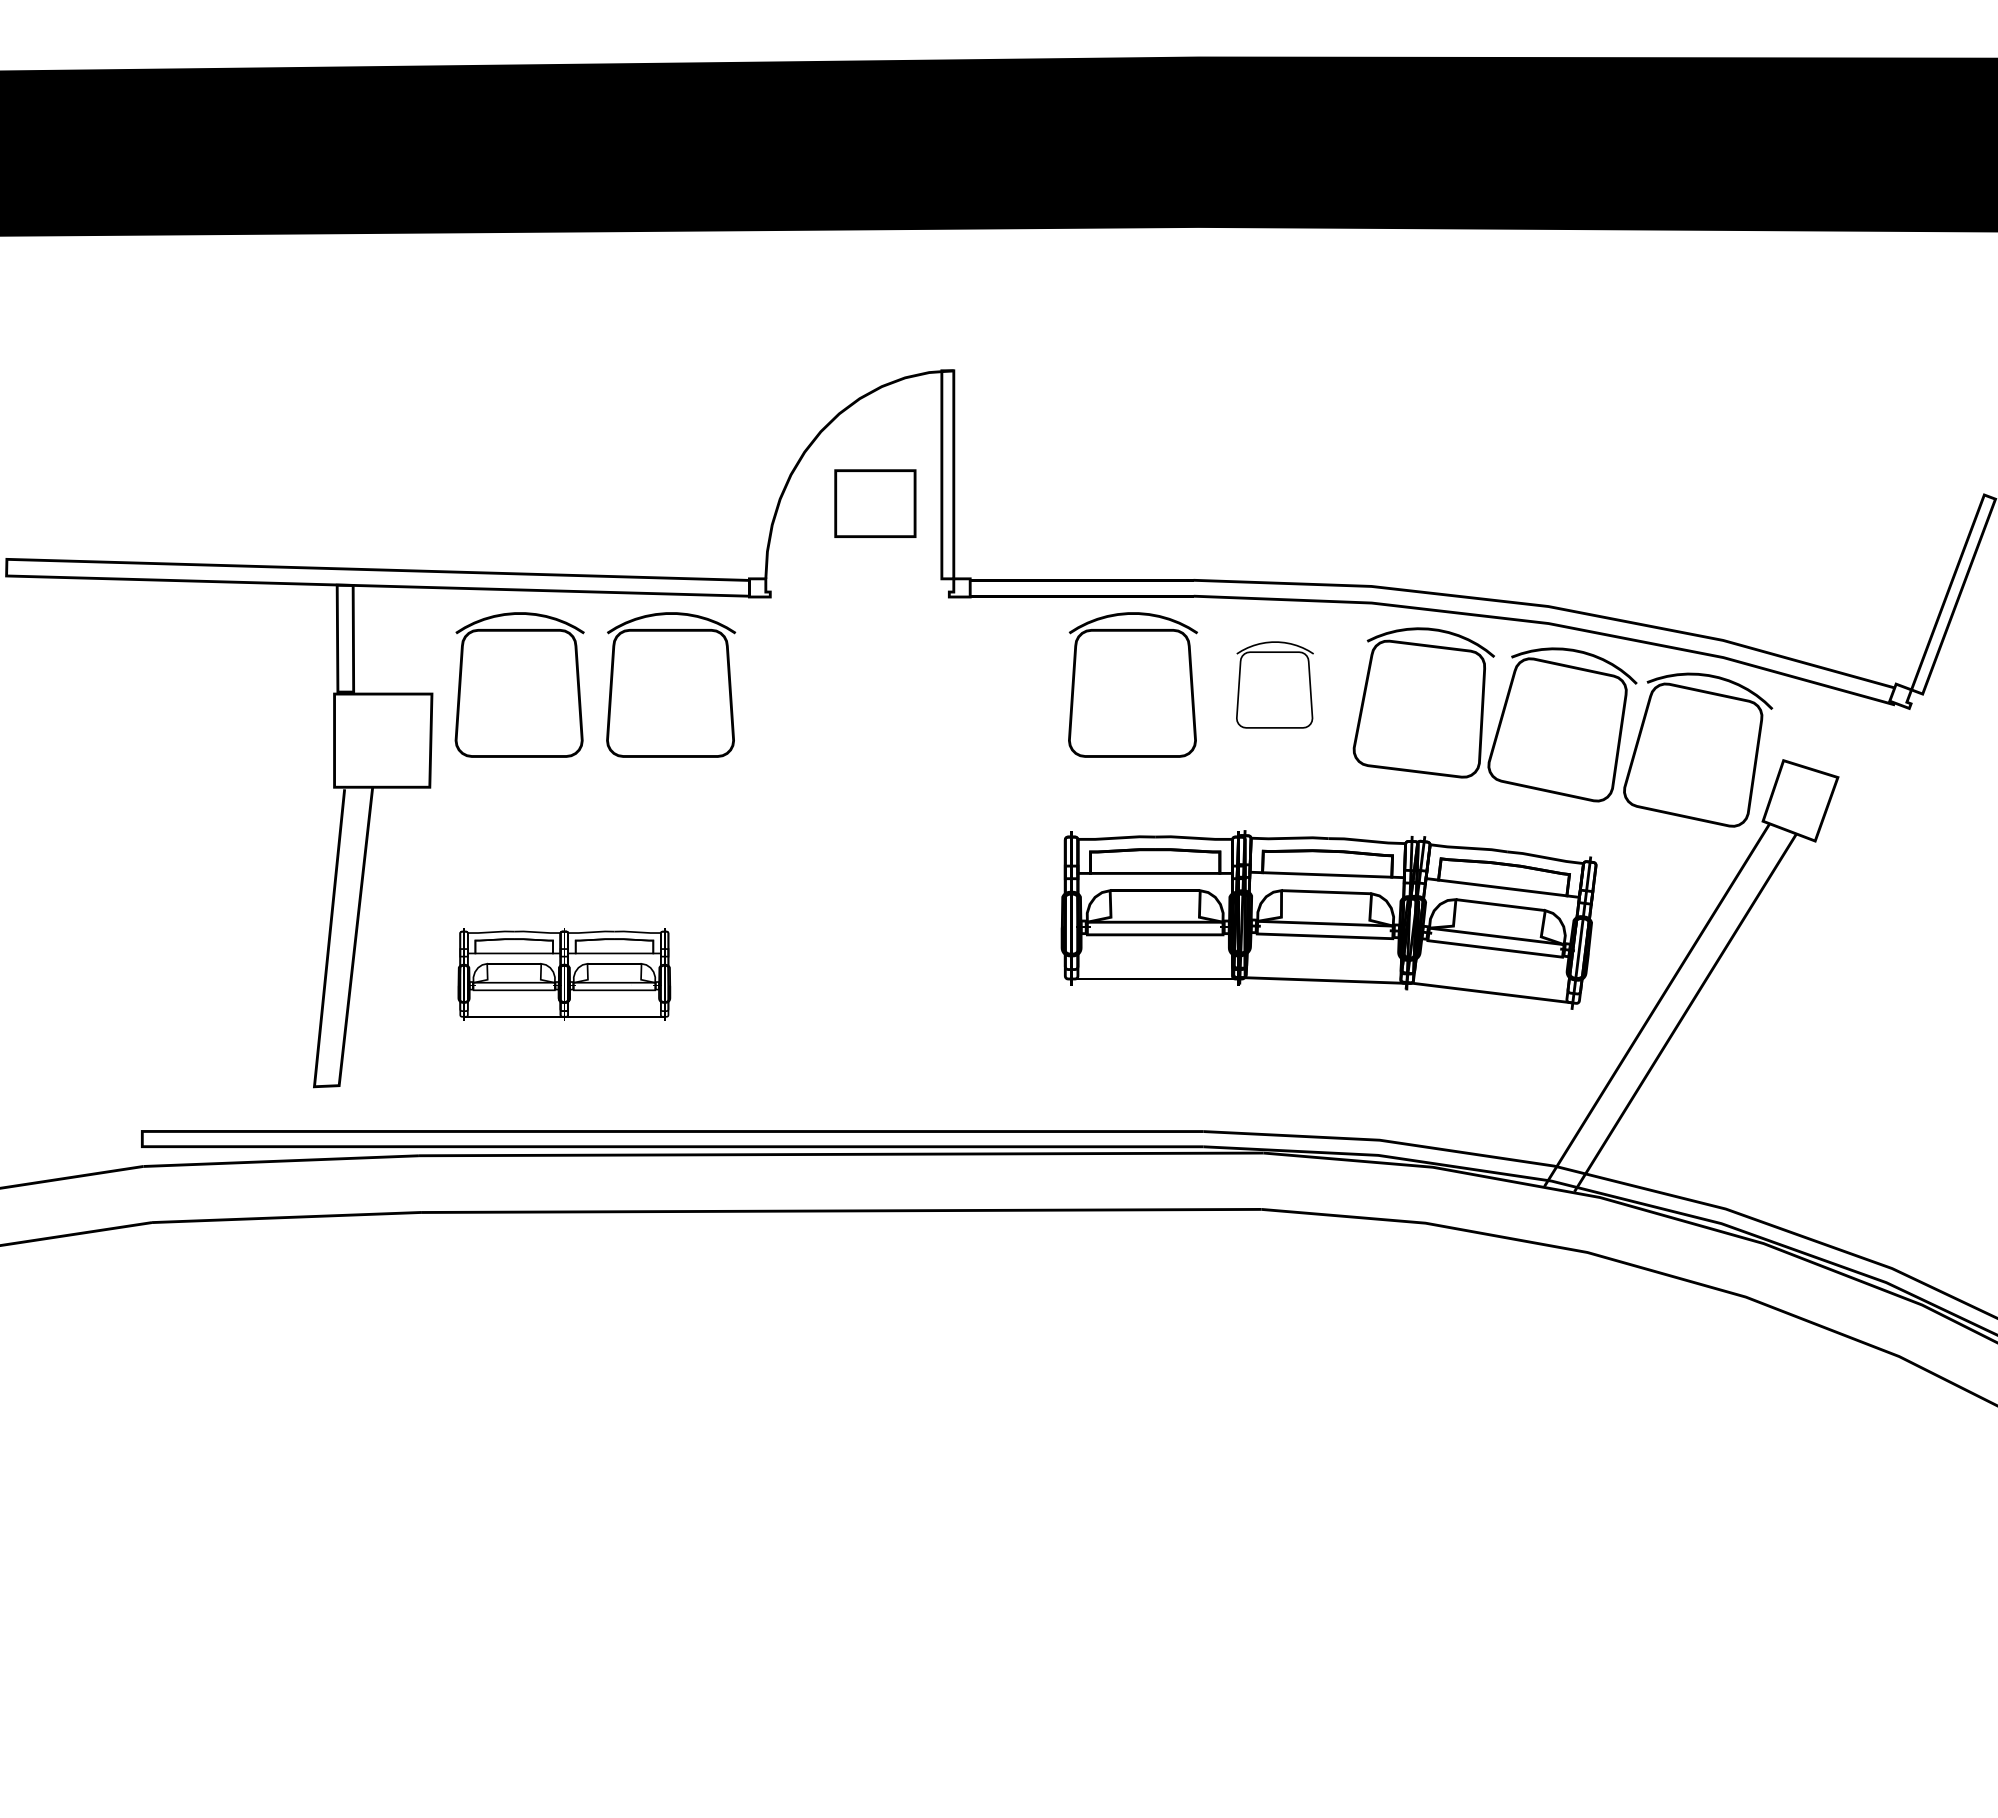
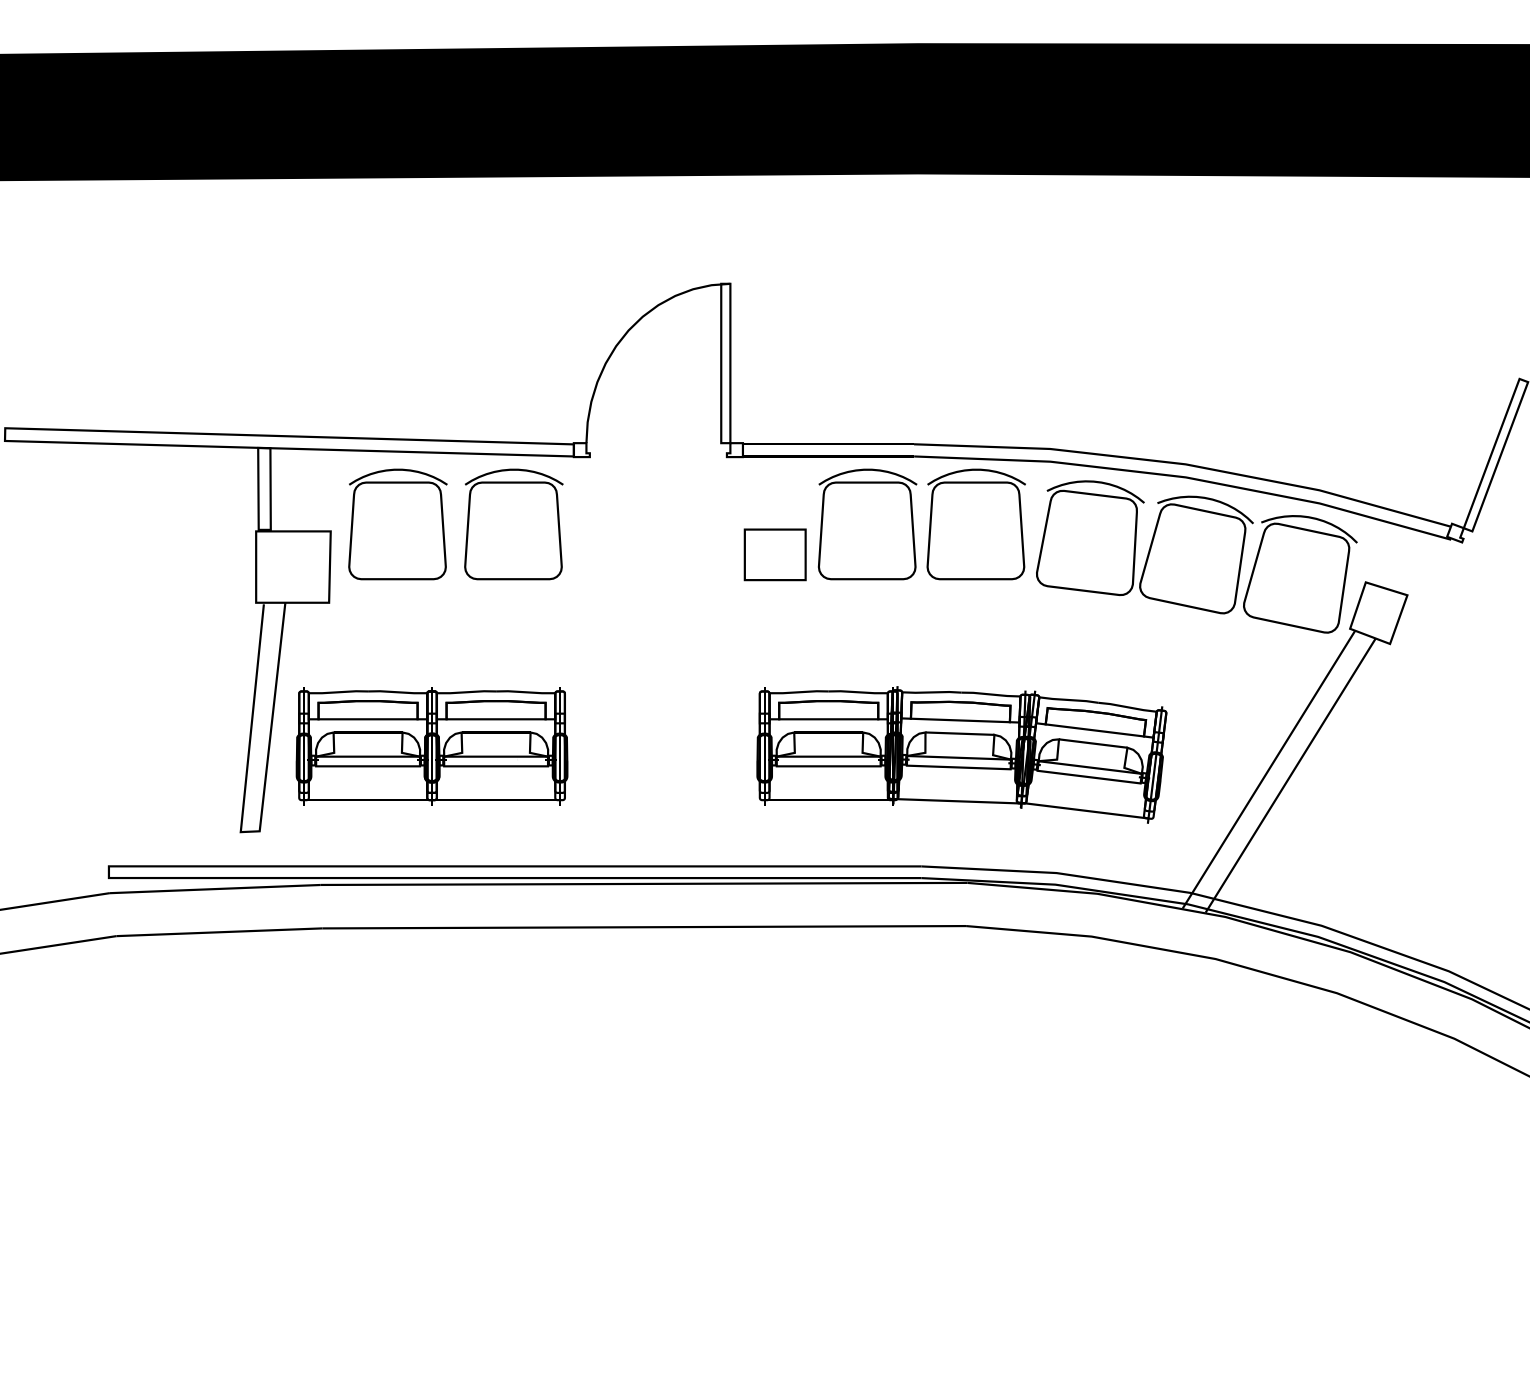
part: (875, 503) -> (775, 554), moved
part: (1274, 684) -> (975, 524), size x1.67
part: (1328, 919) -> (961, 754), moved
part: (564, 974) -> (432, 746), size x1.67

